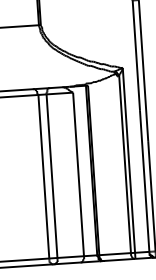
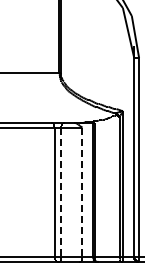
line: (78, 174) -> (82, 192), solid -> dashed
line: (52, 176) -> (61, 192), solid -> dashed

